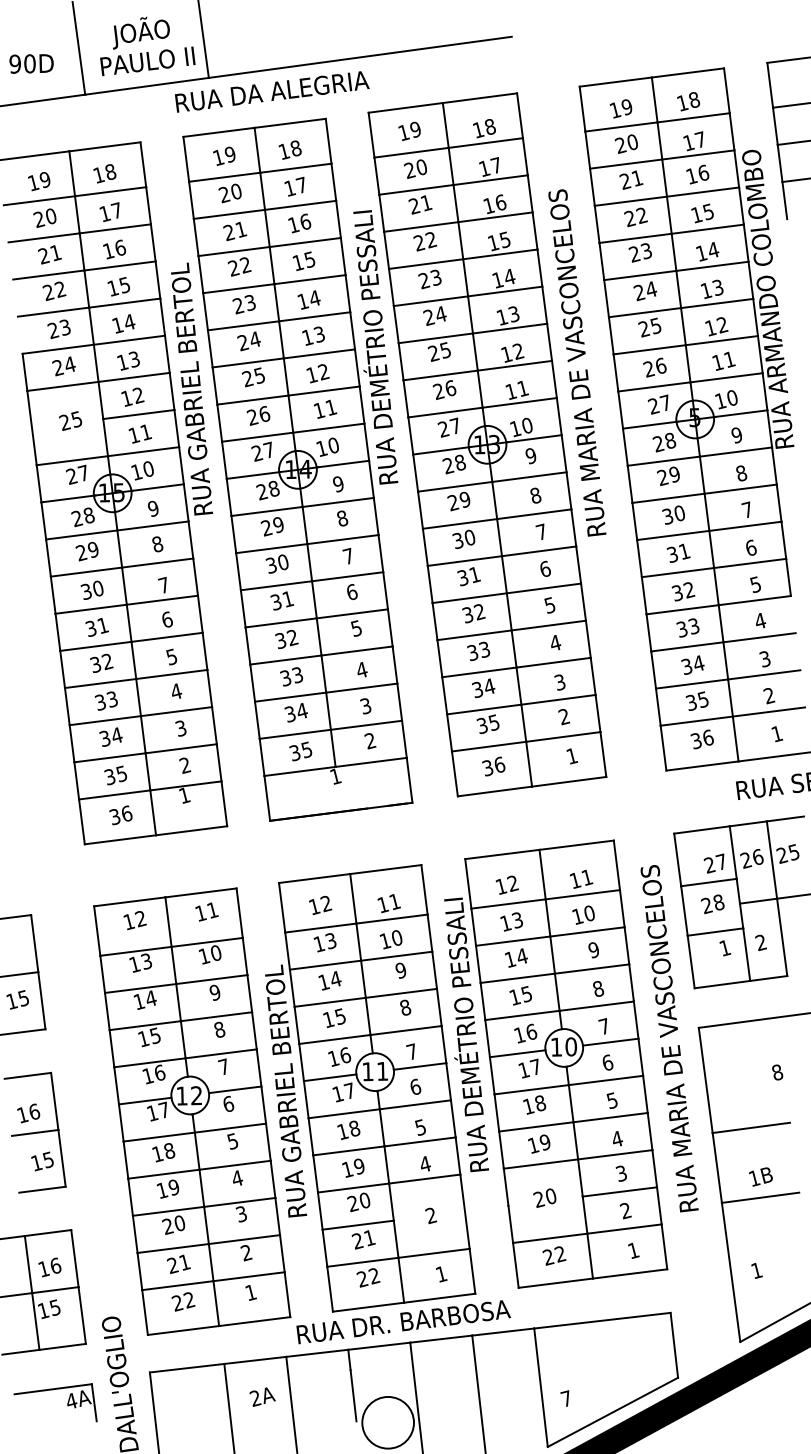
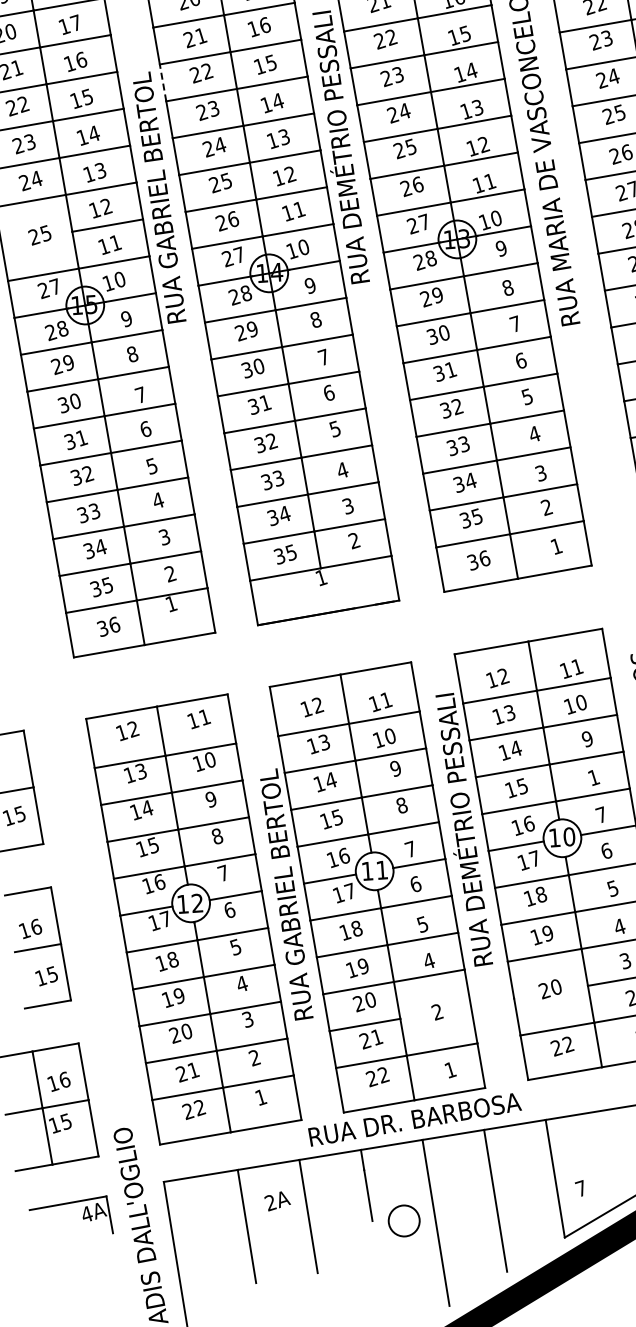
line: (200, 274) -> (162, 82), solid -> dashed
text: (598, 989) -> (593, 778), 8 -> 1
circle: (387, 1422) -> (403, 1220), size x0.6

